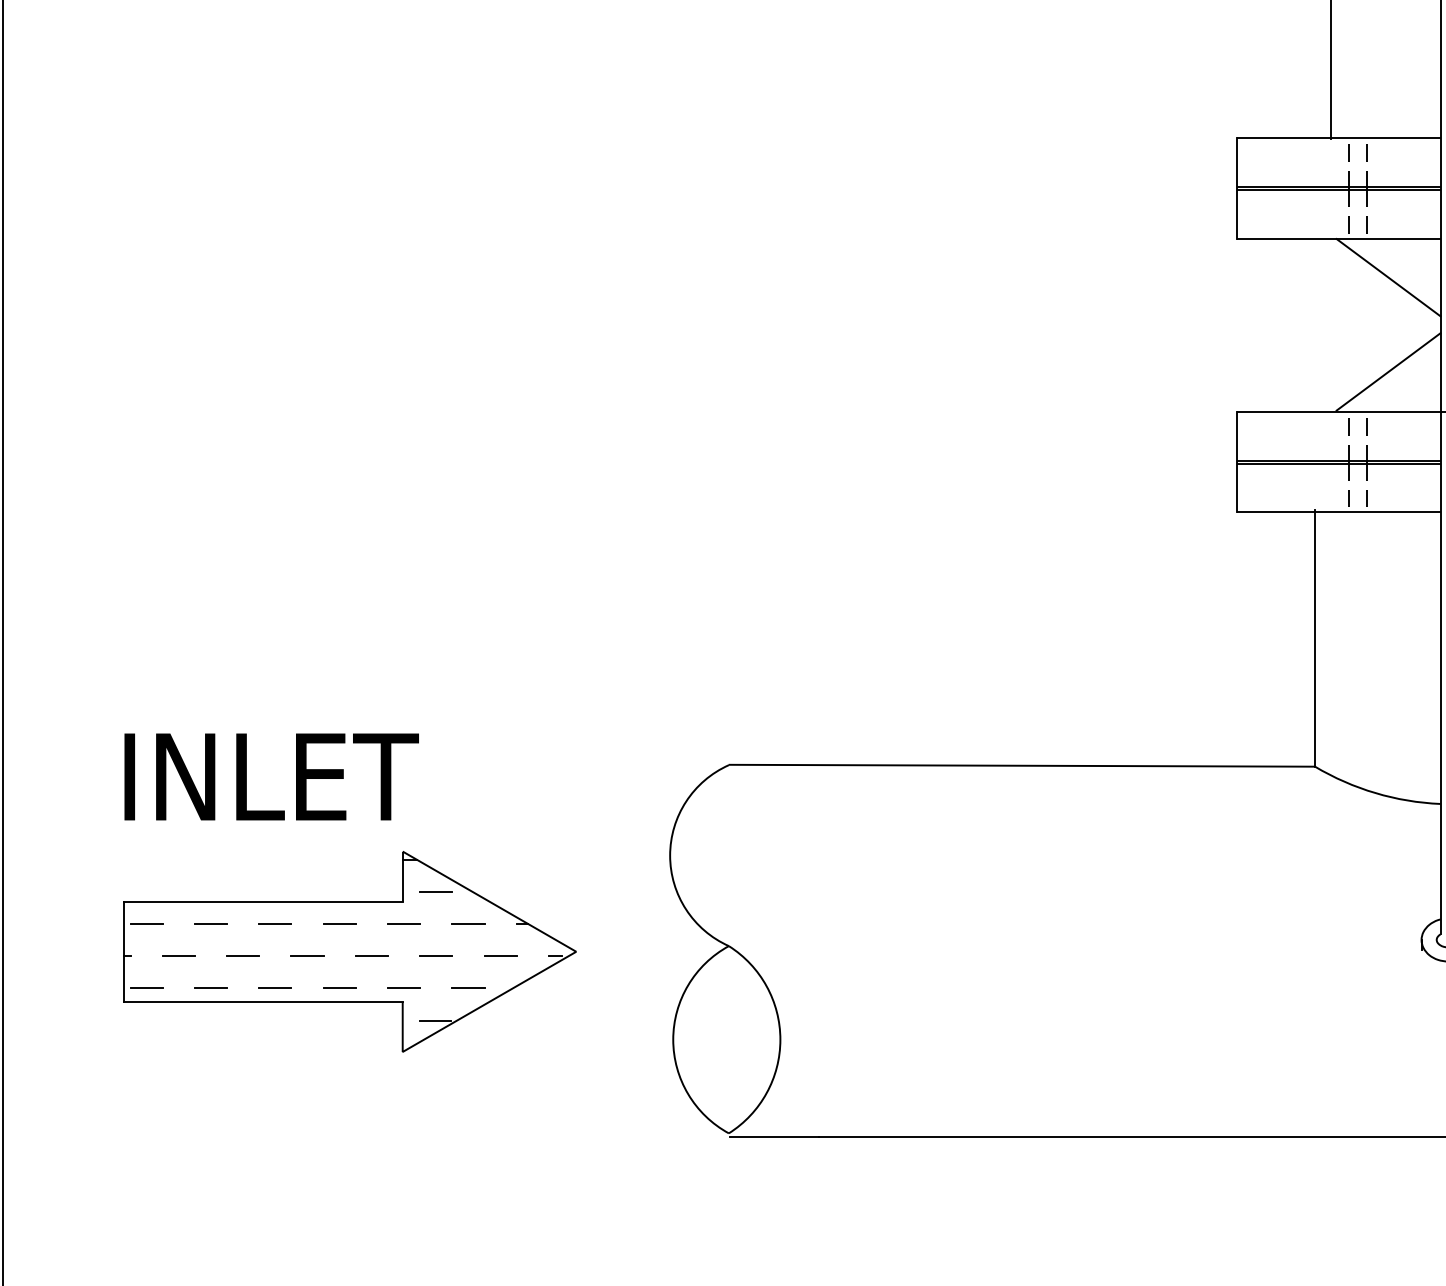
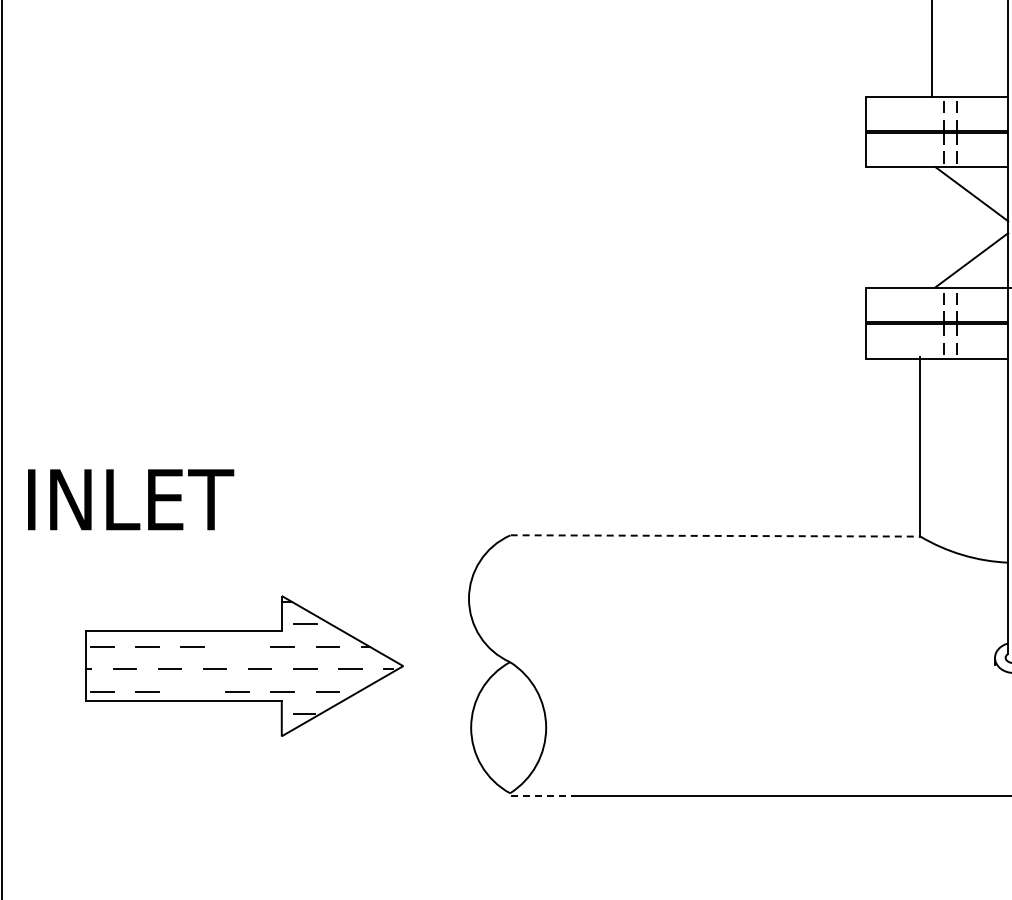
line: (1022, 765) -> (715, 535), solid -> dashed
text: (272, 776) -> (131, 499), moved
line: (339, 923) -> (237, 646), removed
line: (275, 987) -> (192, 691), removed
line: (775, 1137) -> (542, 796), solid -> dashed

